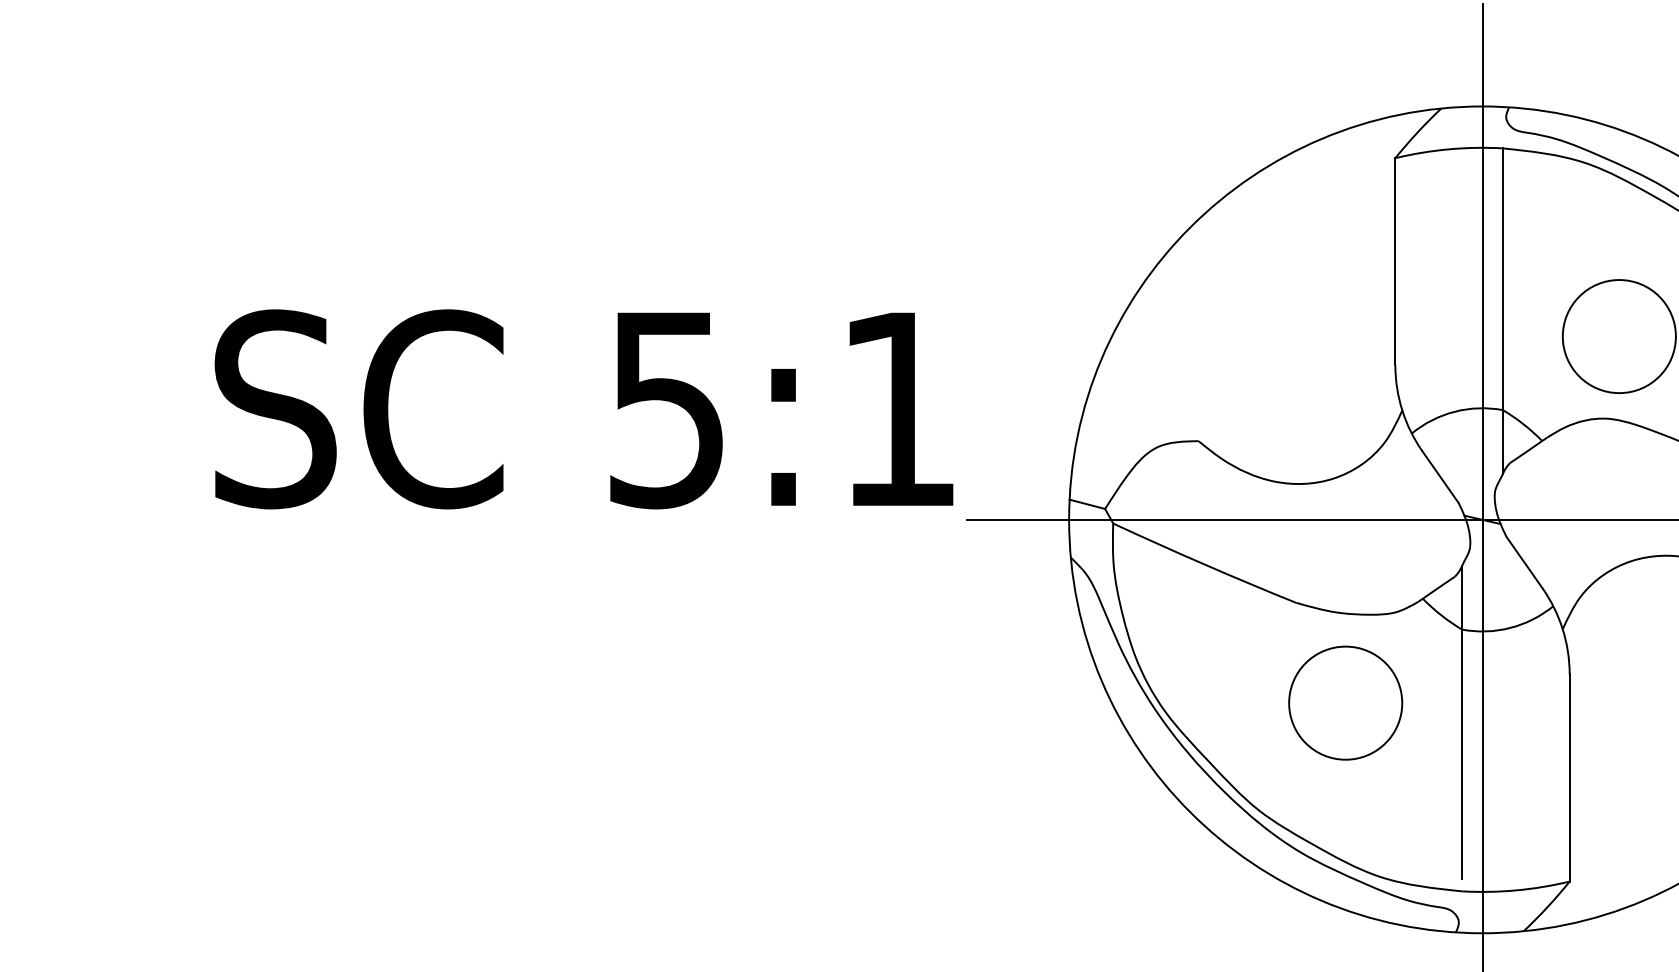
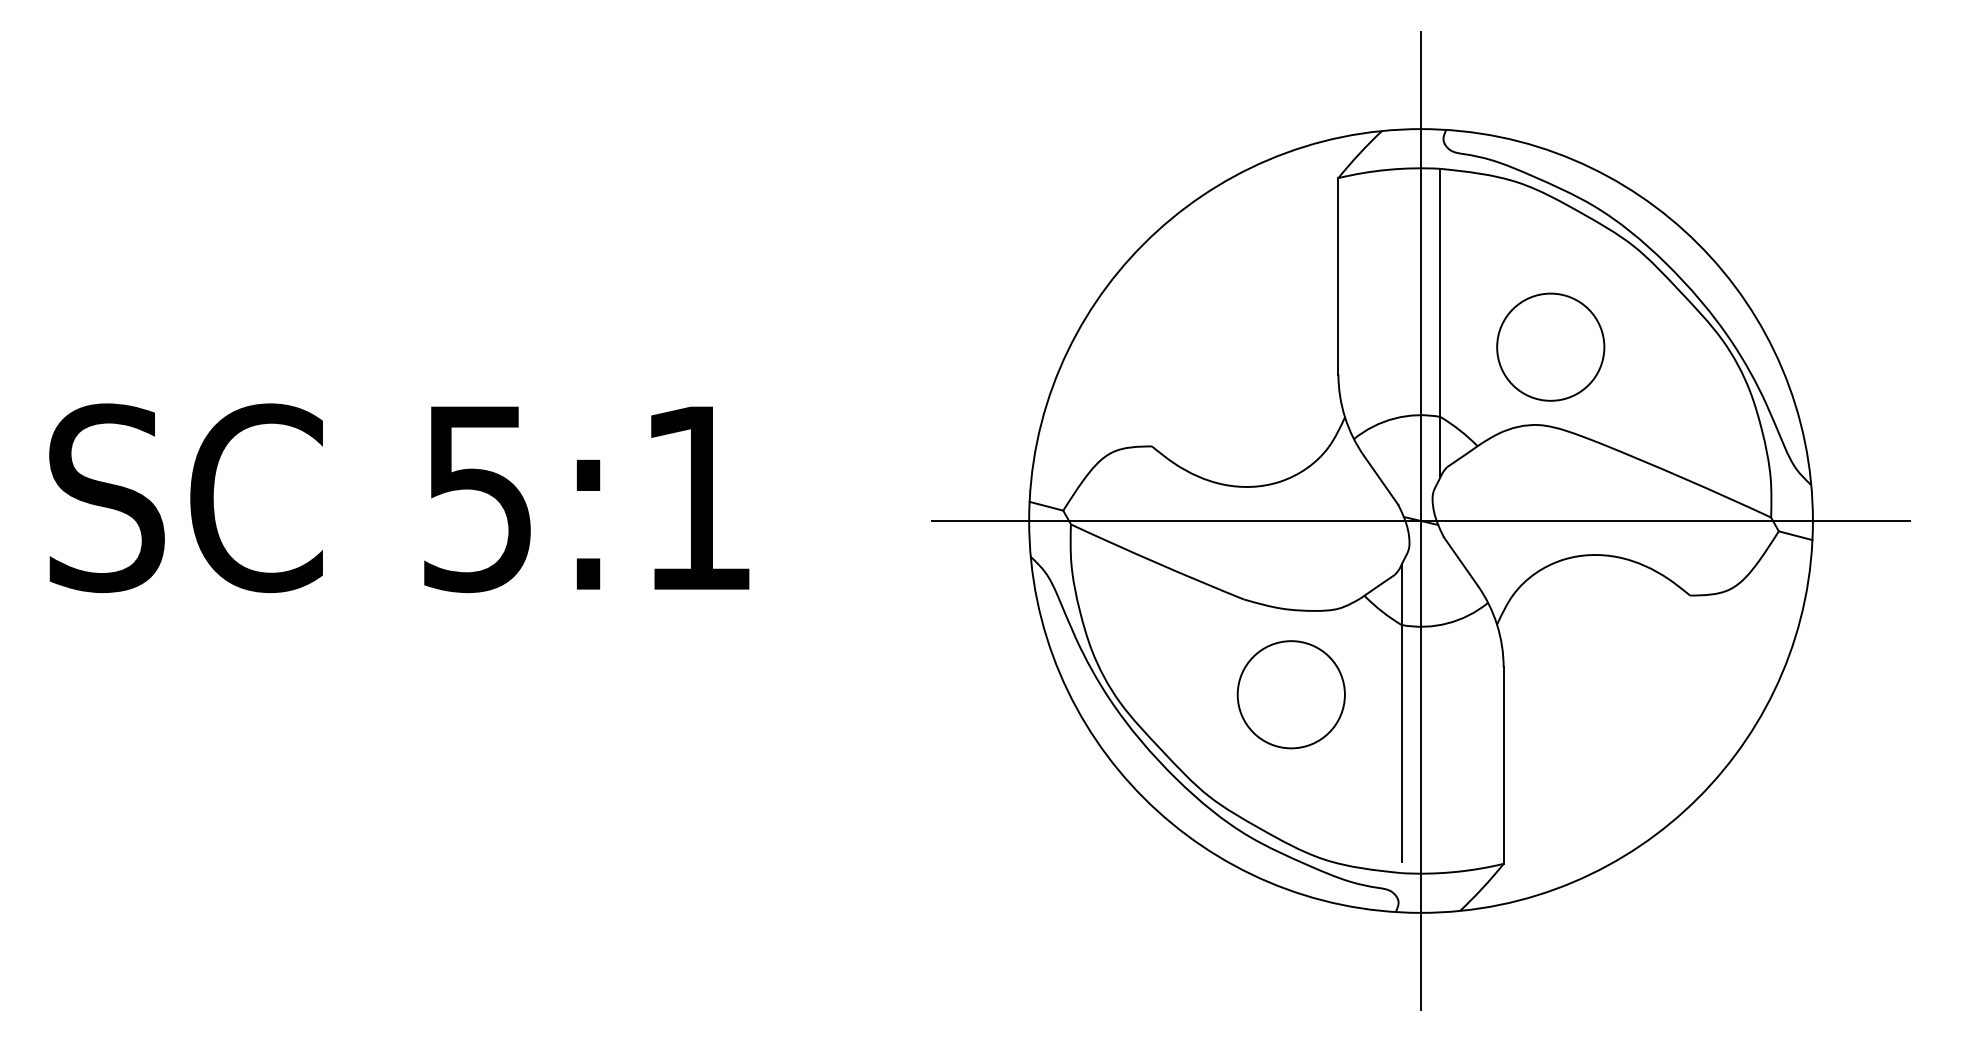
text: (584, 409) -> (399, 498), moved

